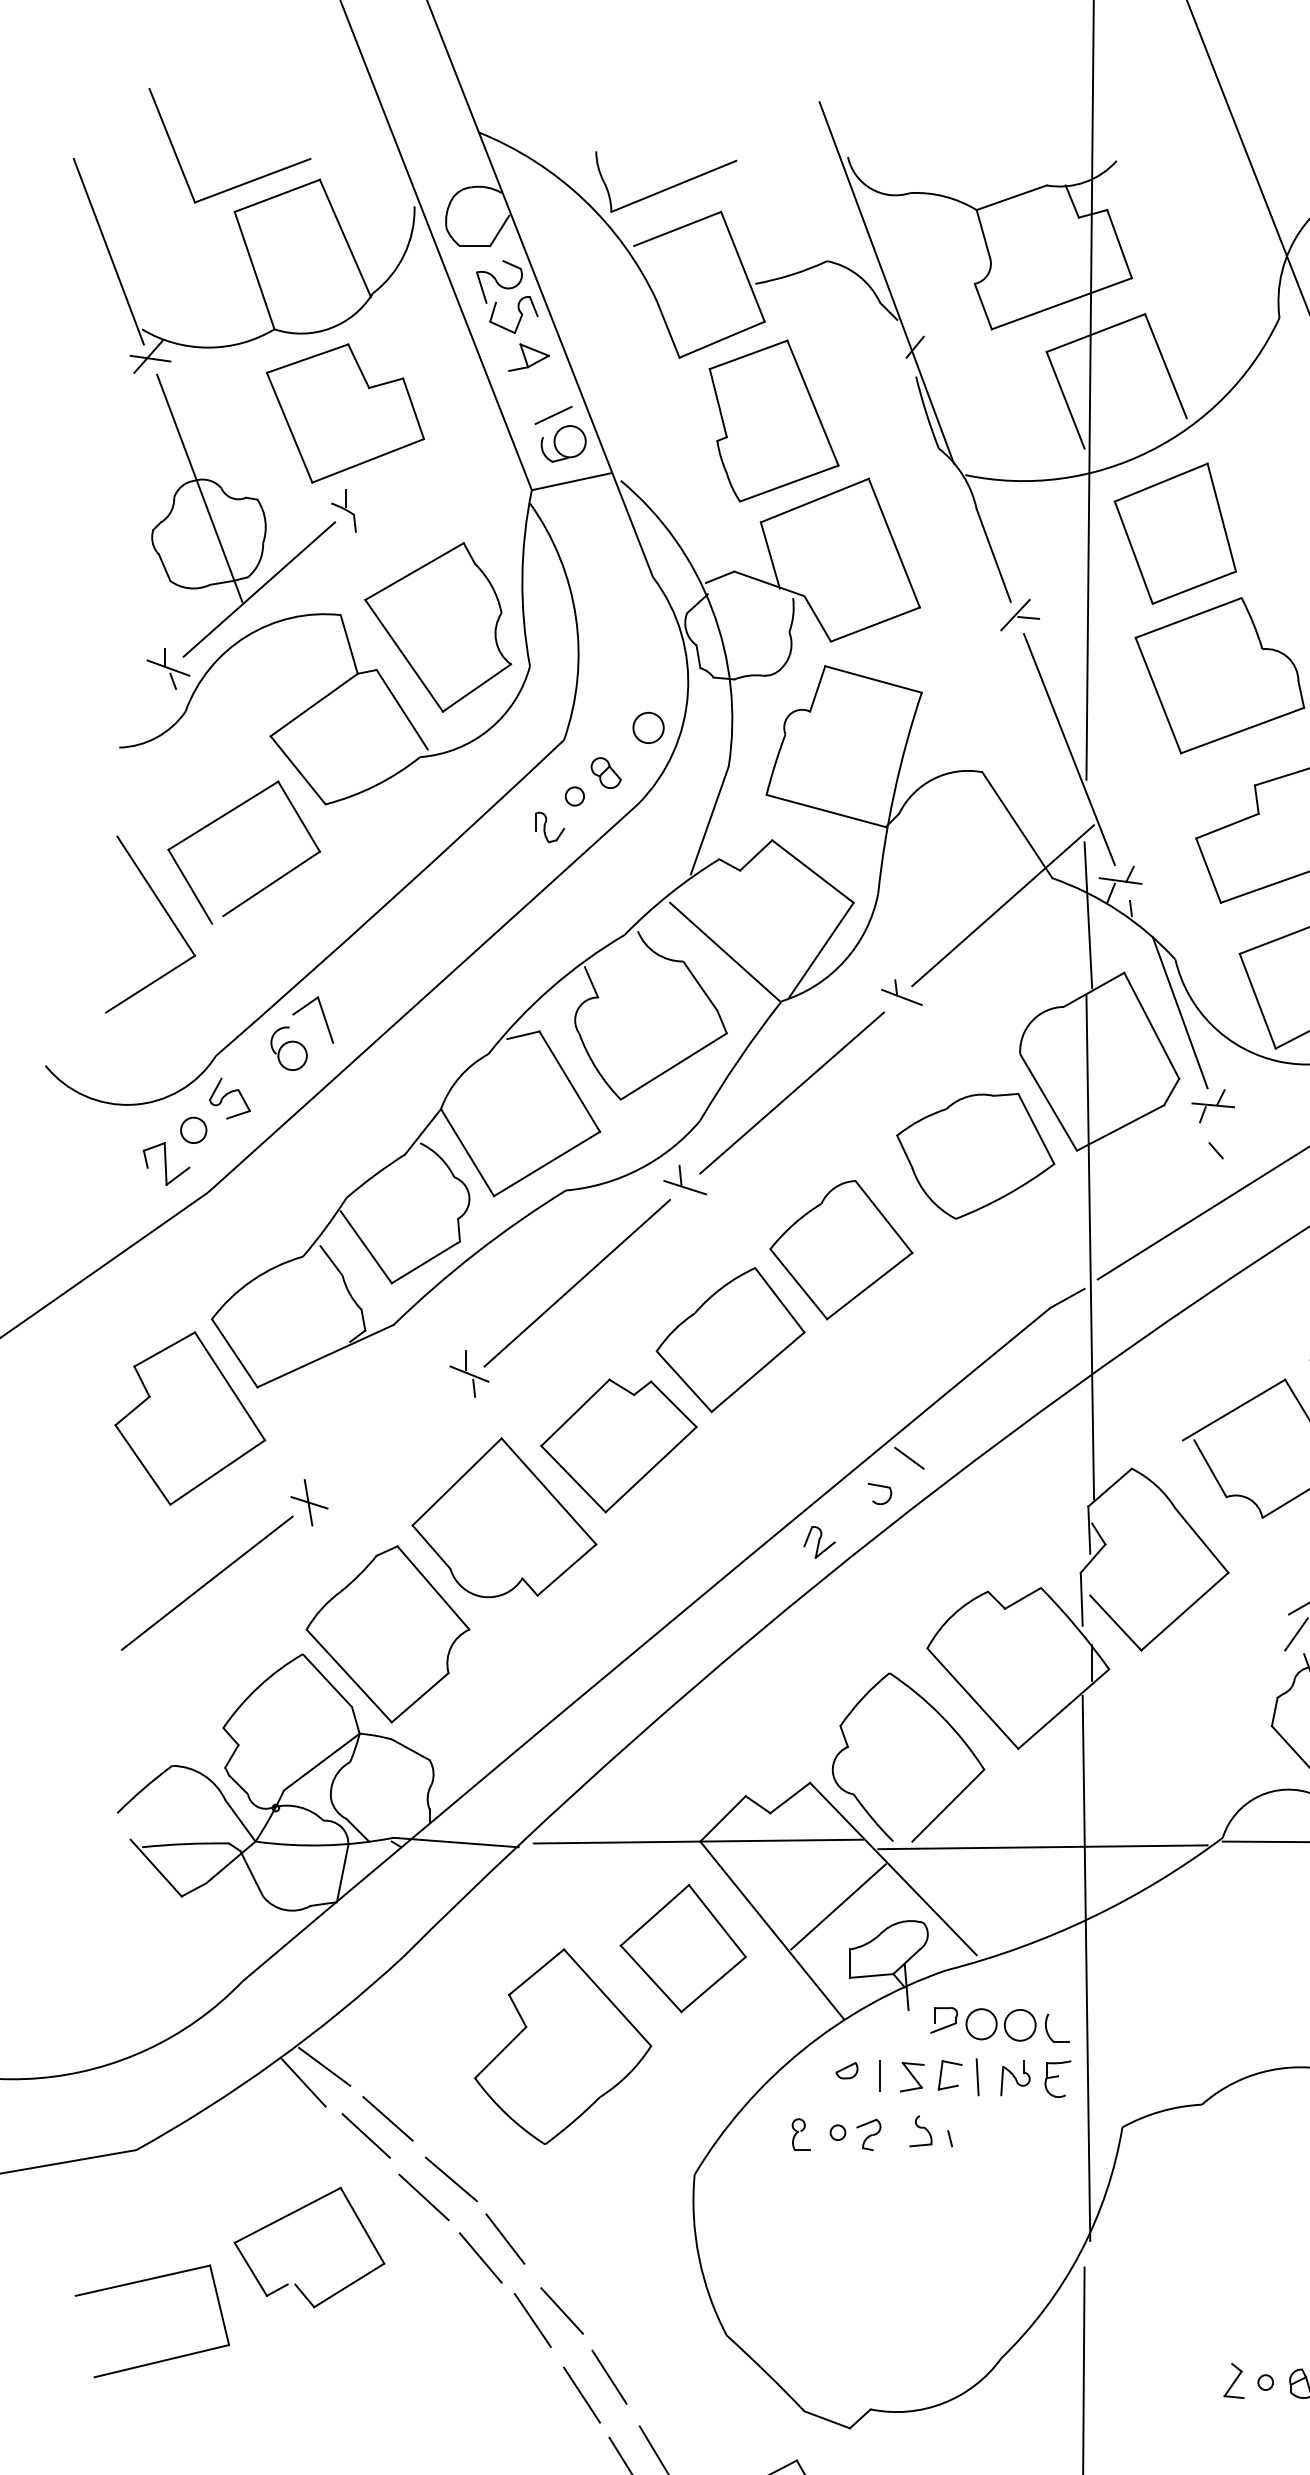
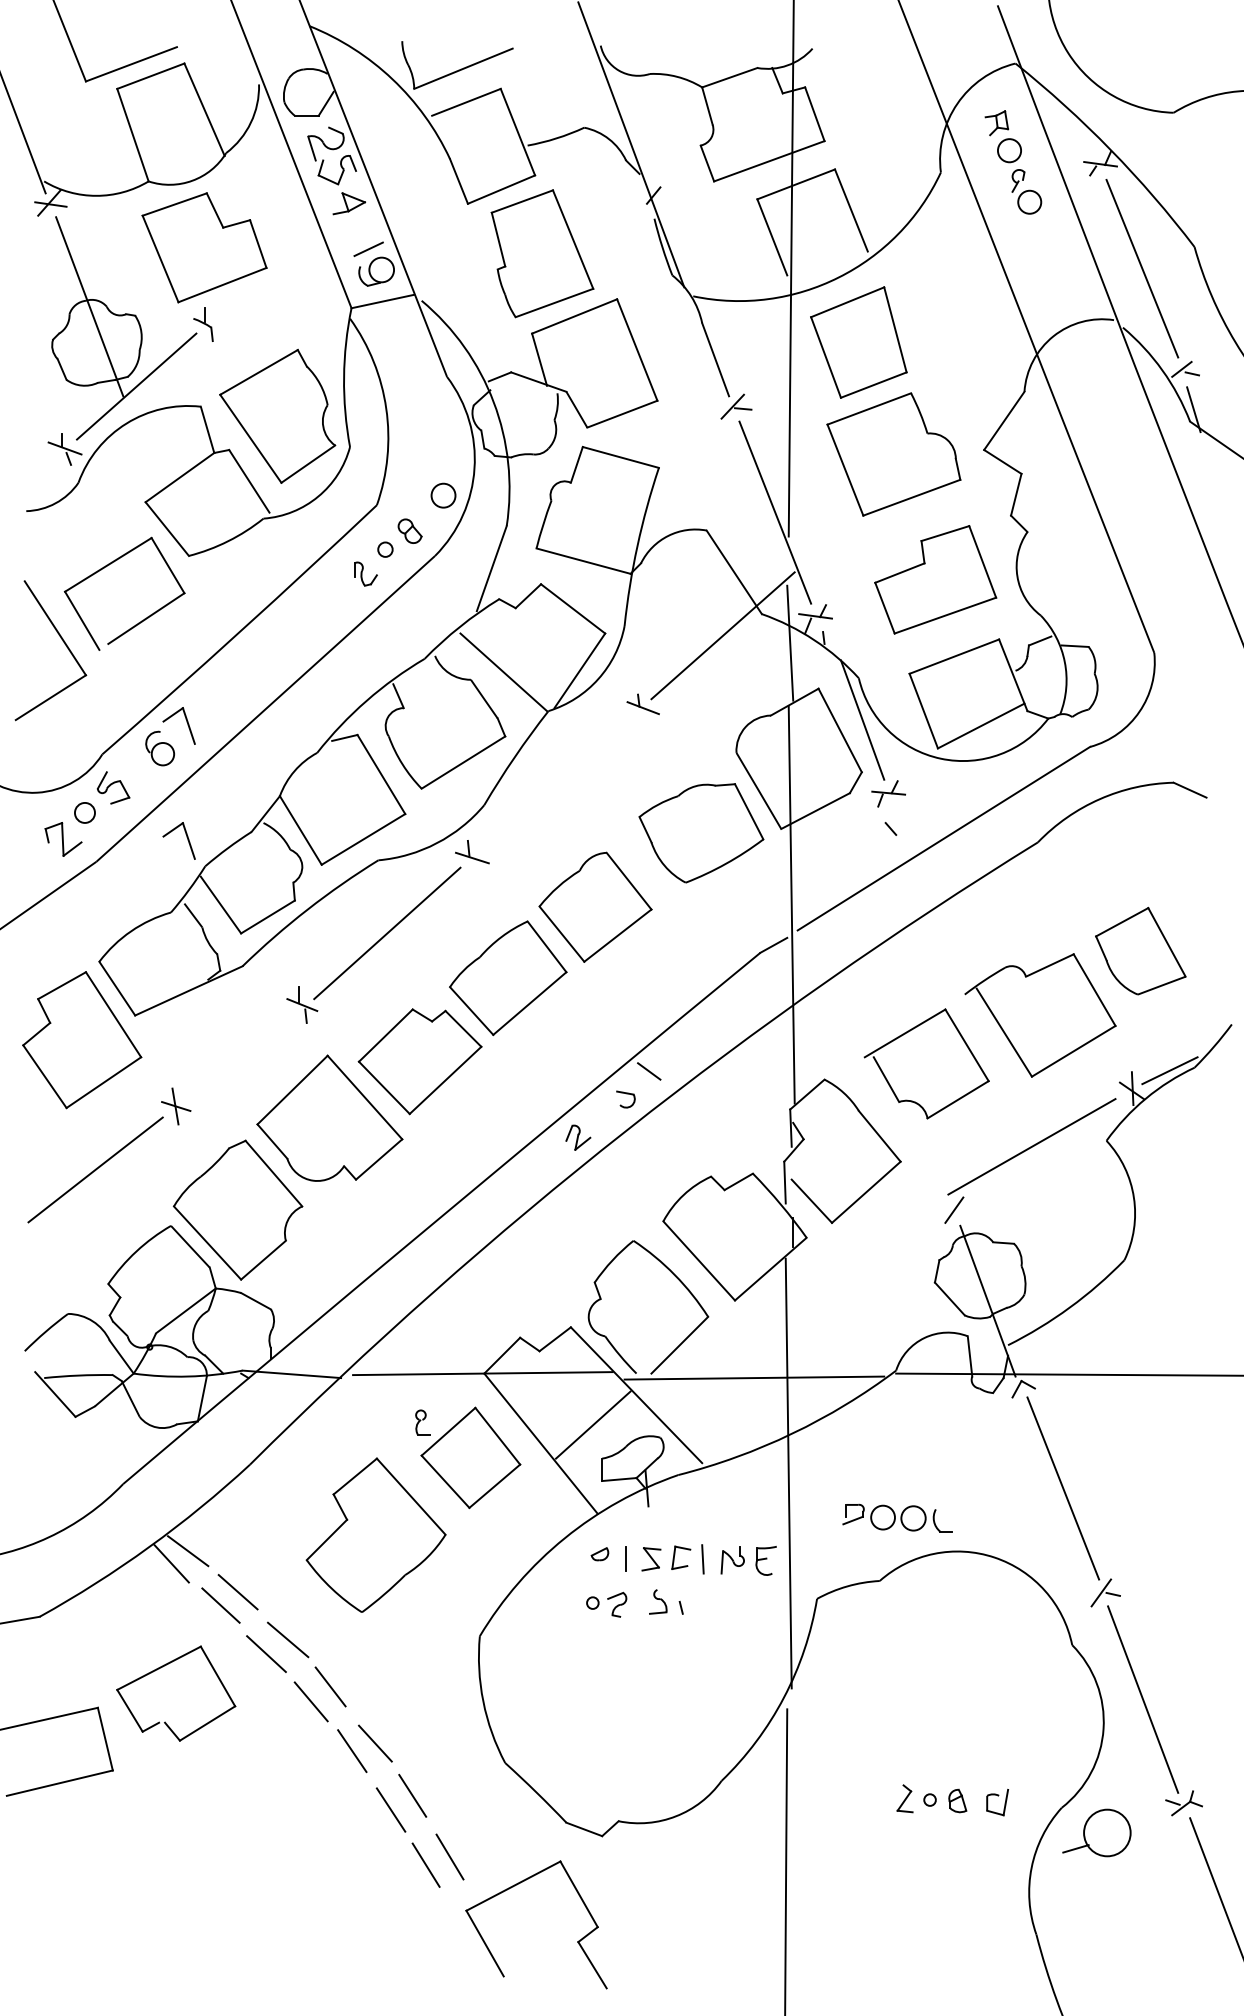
line: (791, 1093) -> (556, 783), removed
part: (322, 1161) -> (186, 837), added
part: (999, 2024) -> (897, 1517), moved
part: (800, 2134) -> (422, 1422), moved

